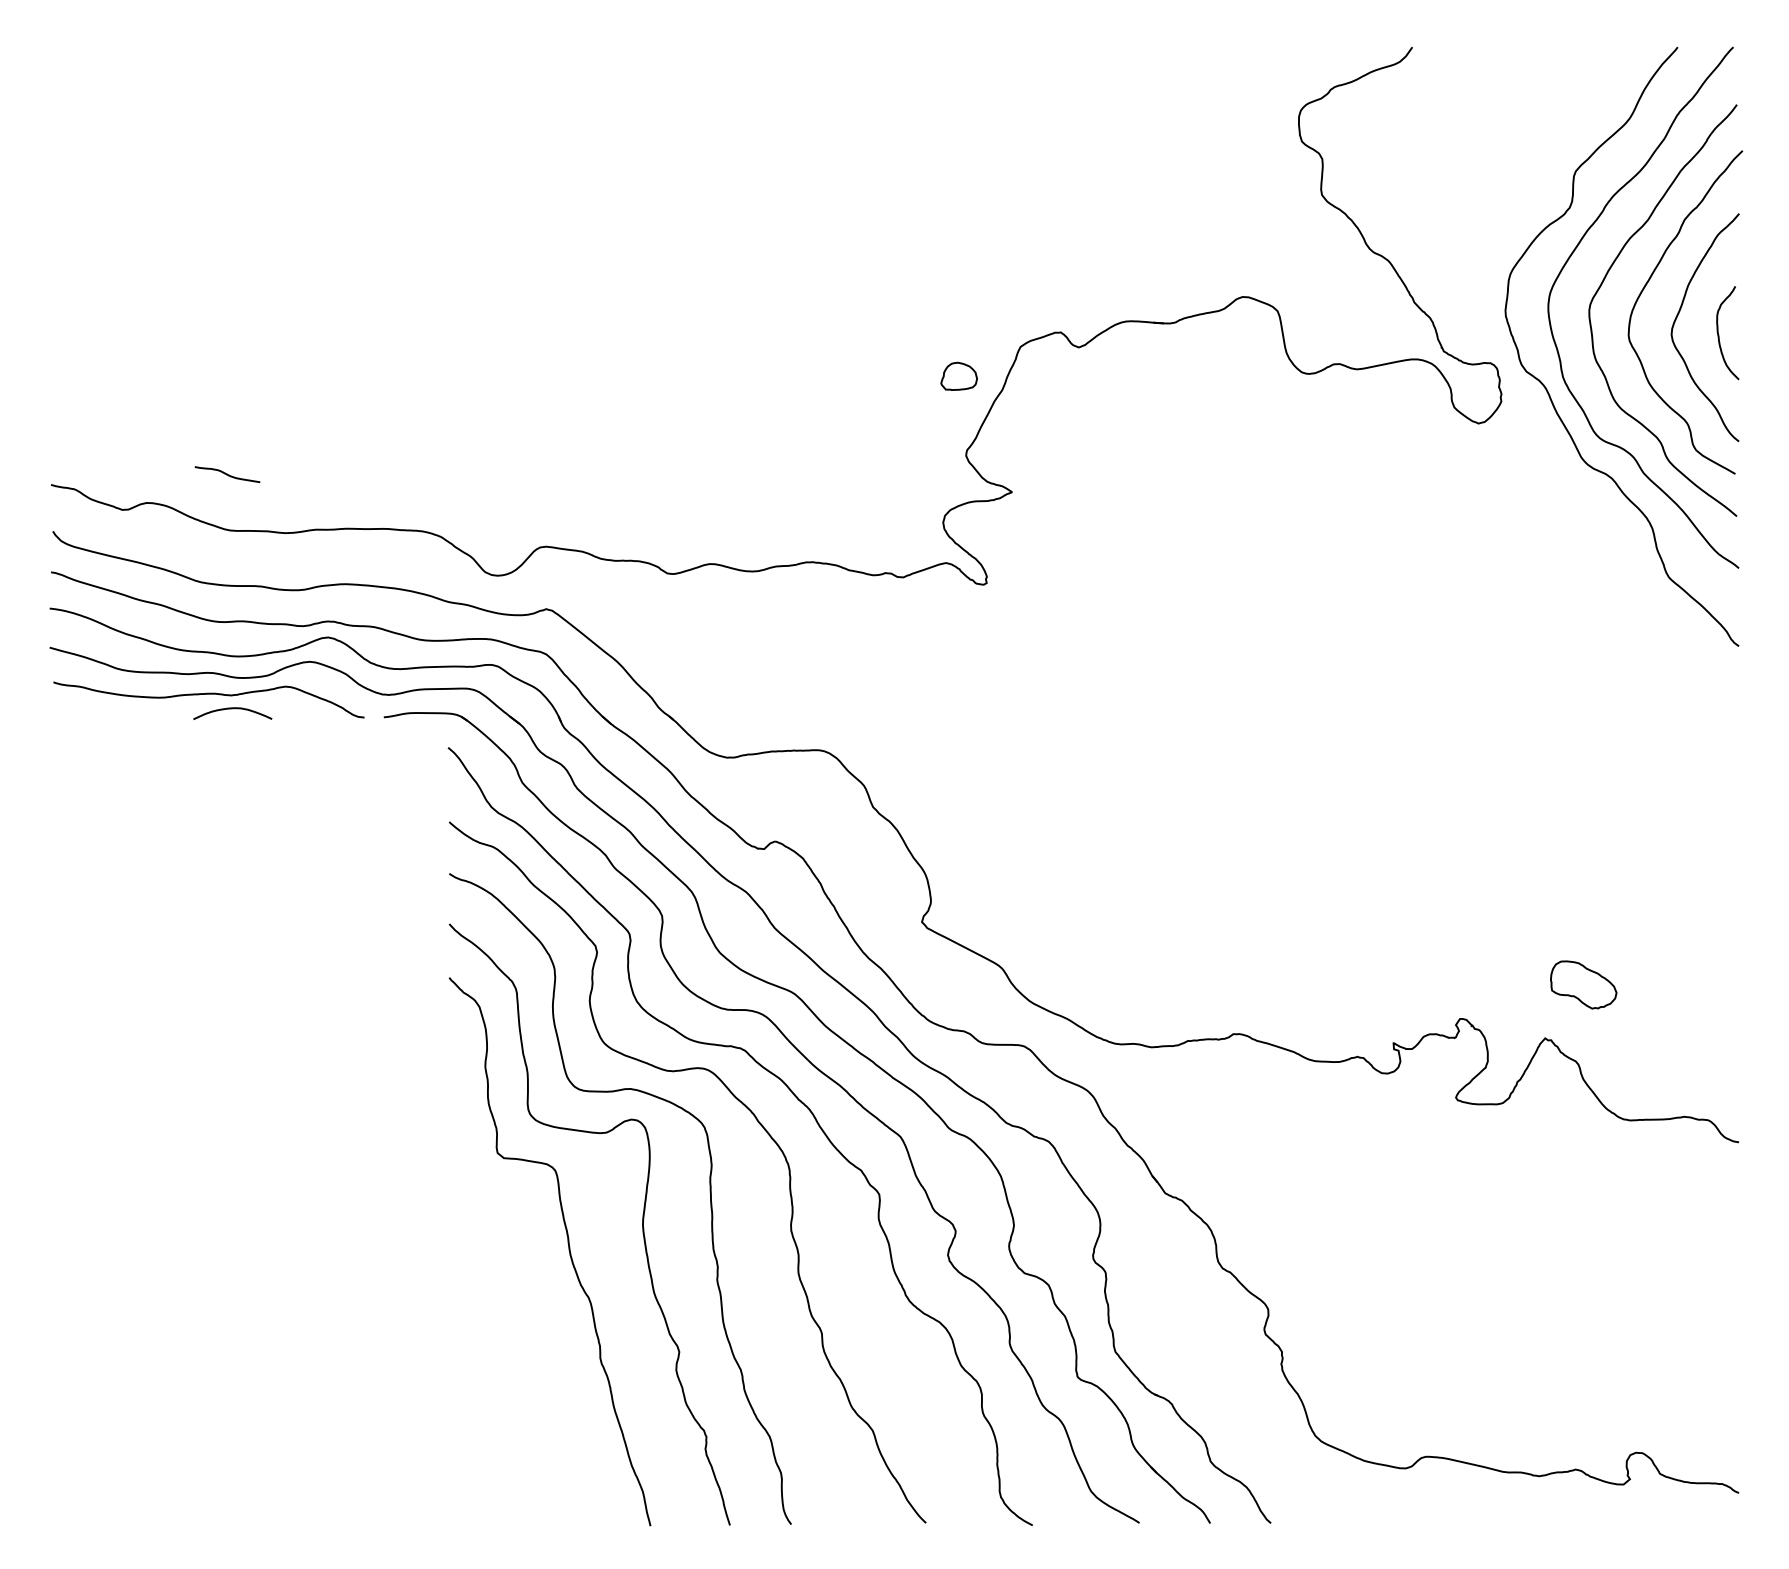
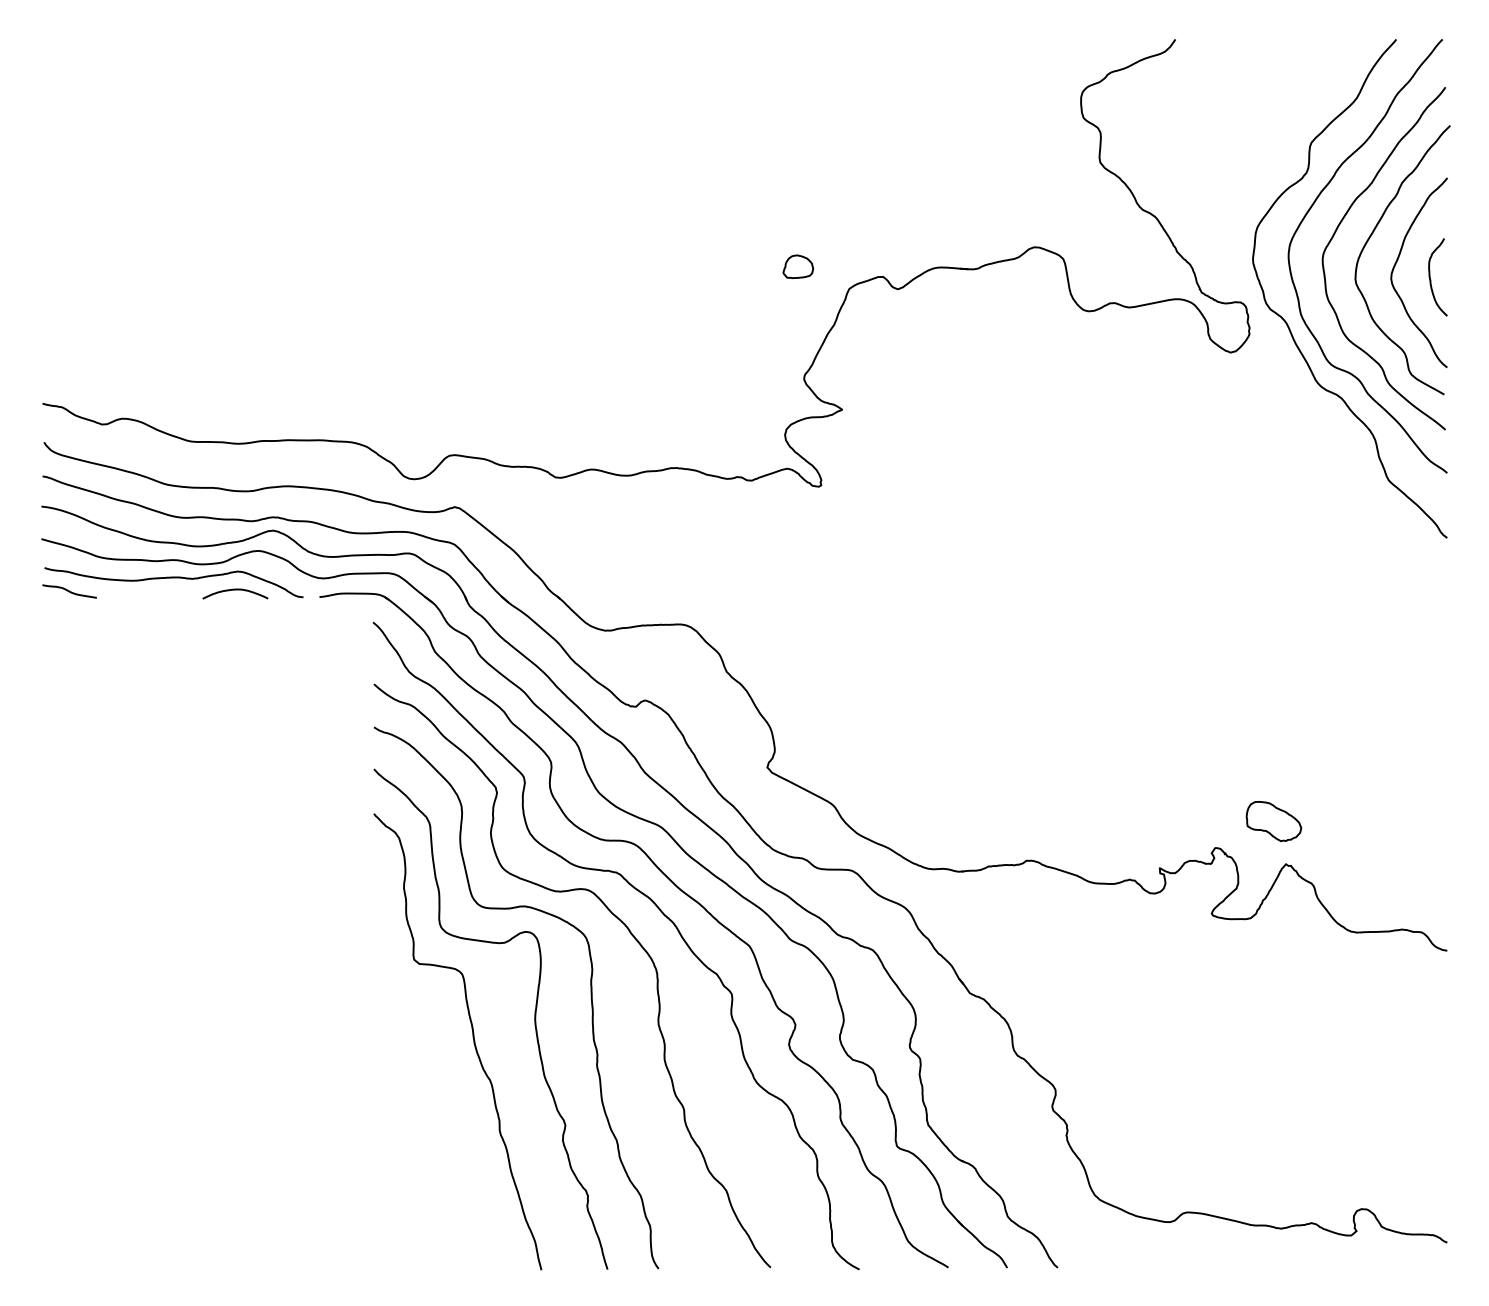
part: (958, 375) -> (797, 266), moved
curve: (227, 474) -> (69, 591), moved
curve: (232, 709) -> (235, 590), moved
part: (1583, 984) -> (1273, 821), moved

